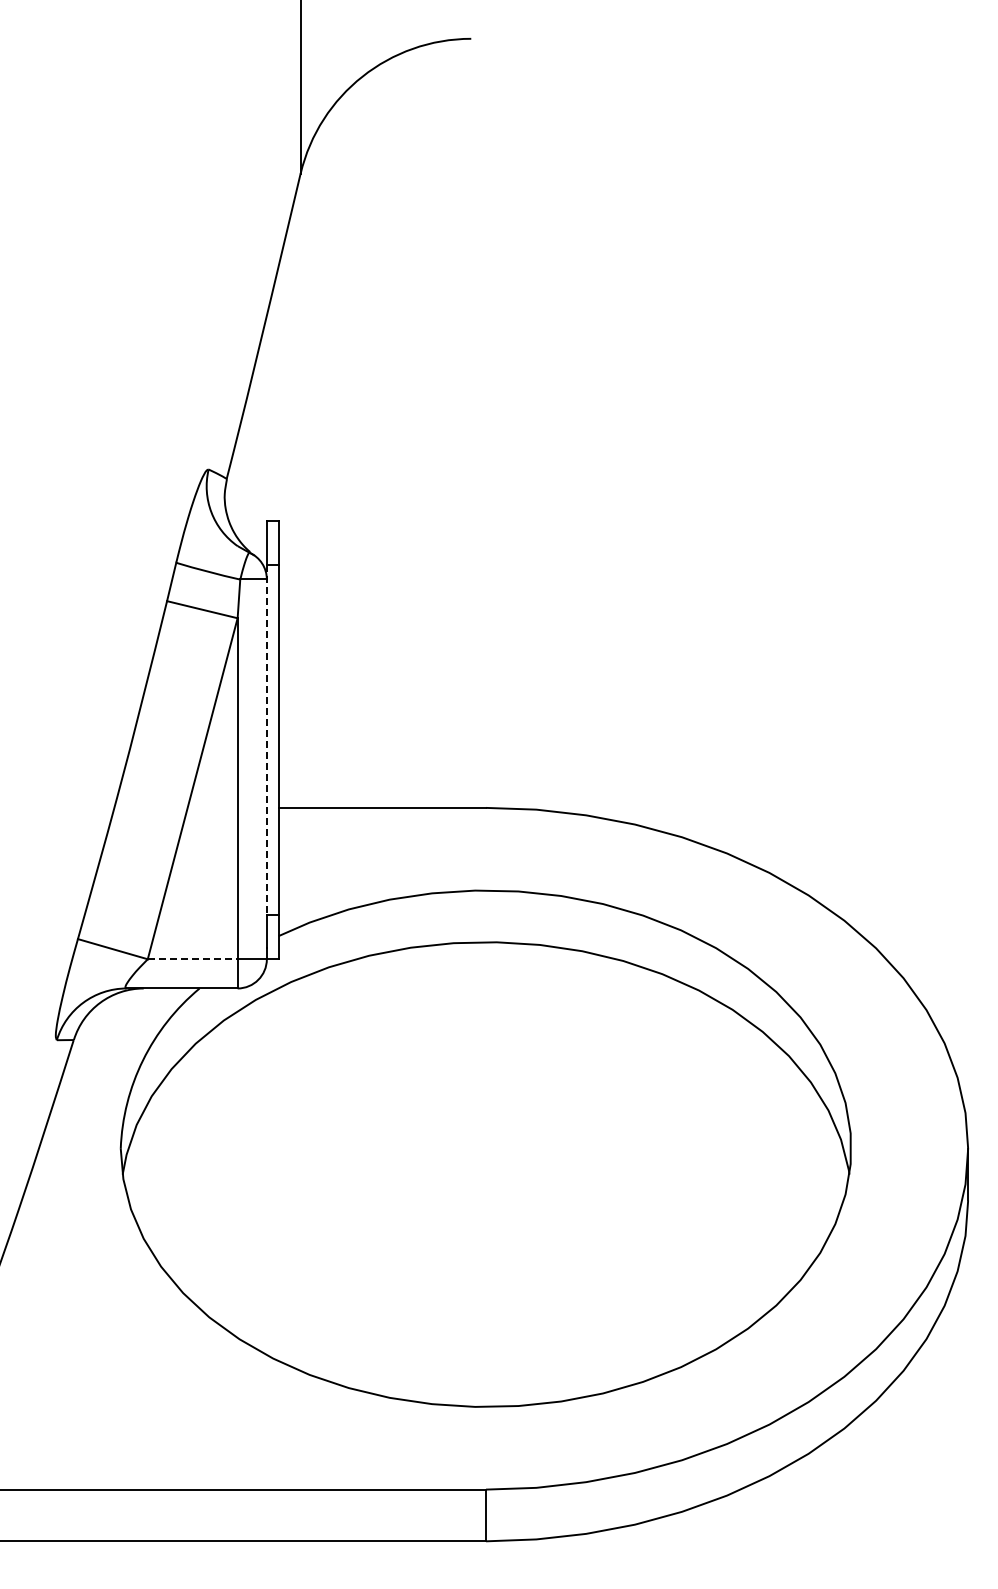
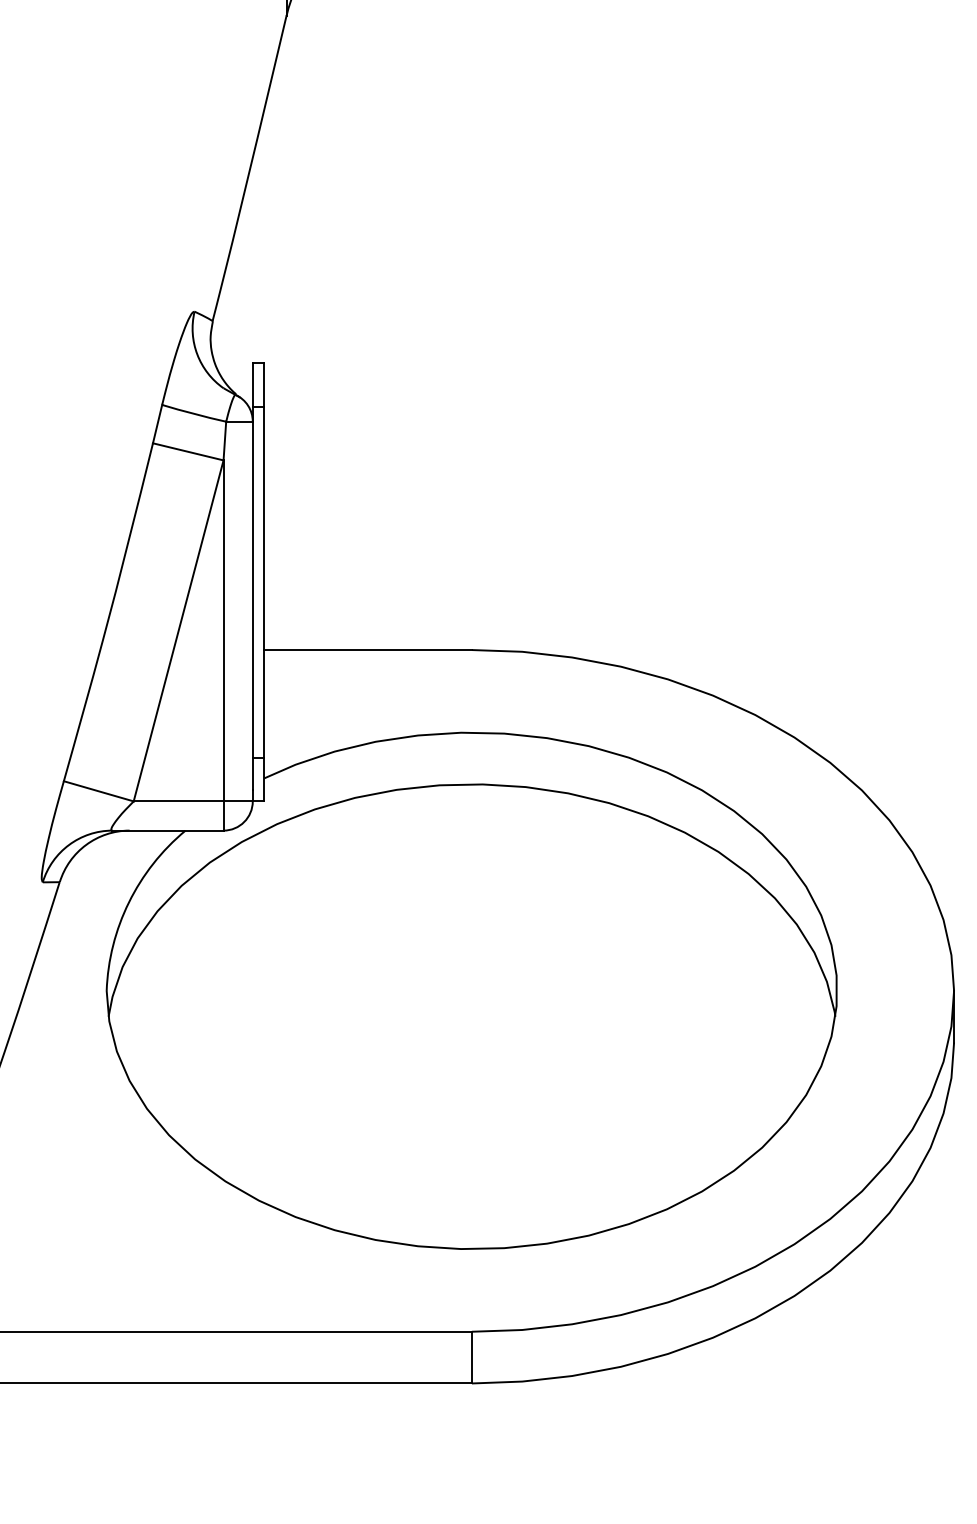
line: (266, 740) -> (252, 582), dashed -> solid
line: (192, 959) -> (178, 801), dashed -> solid

